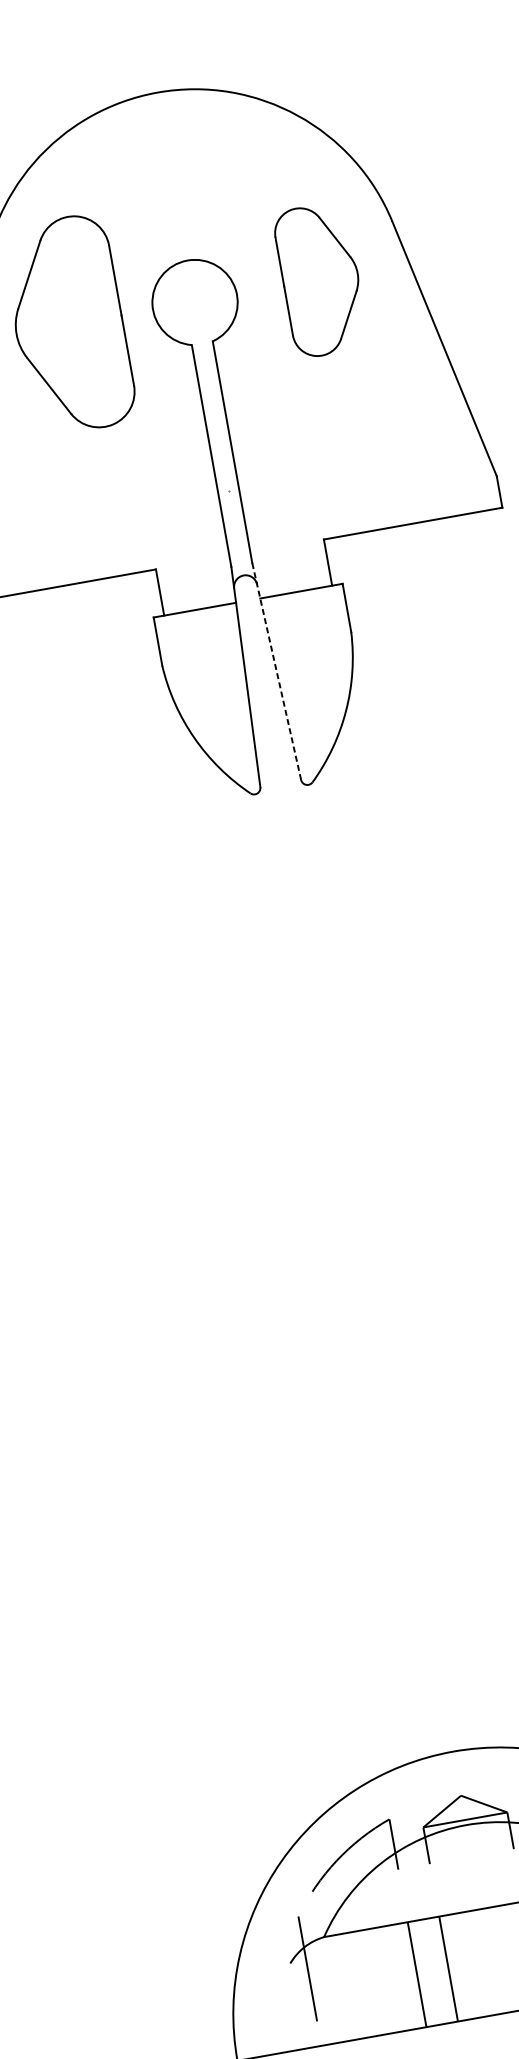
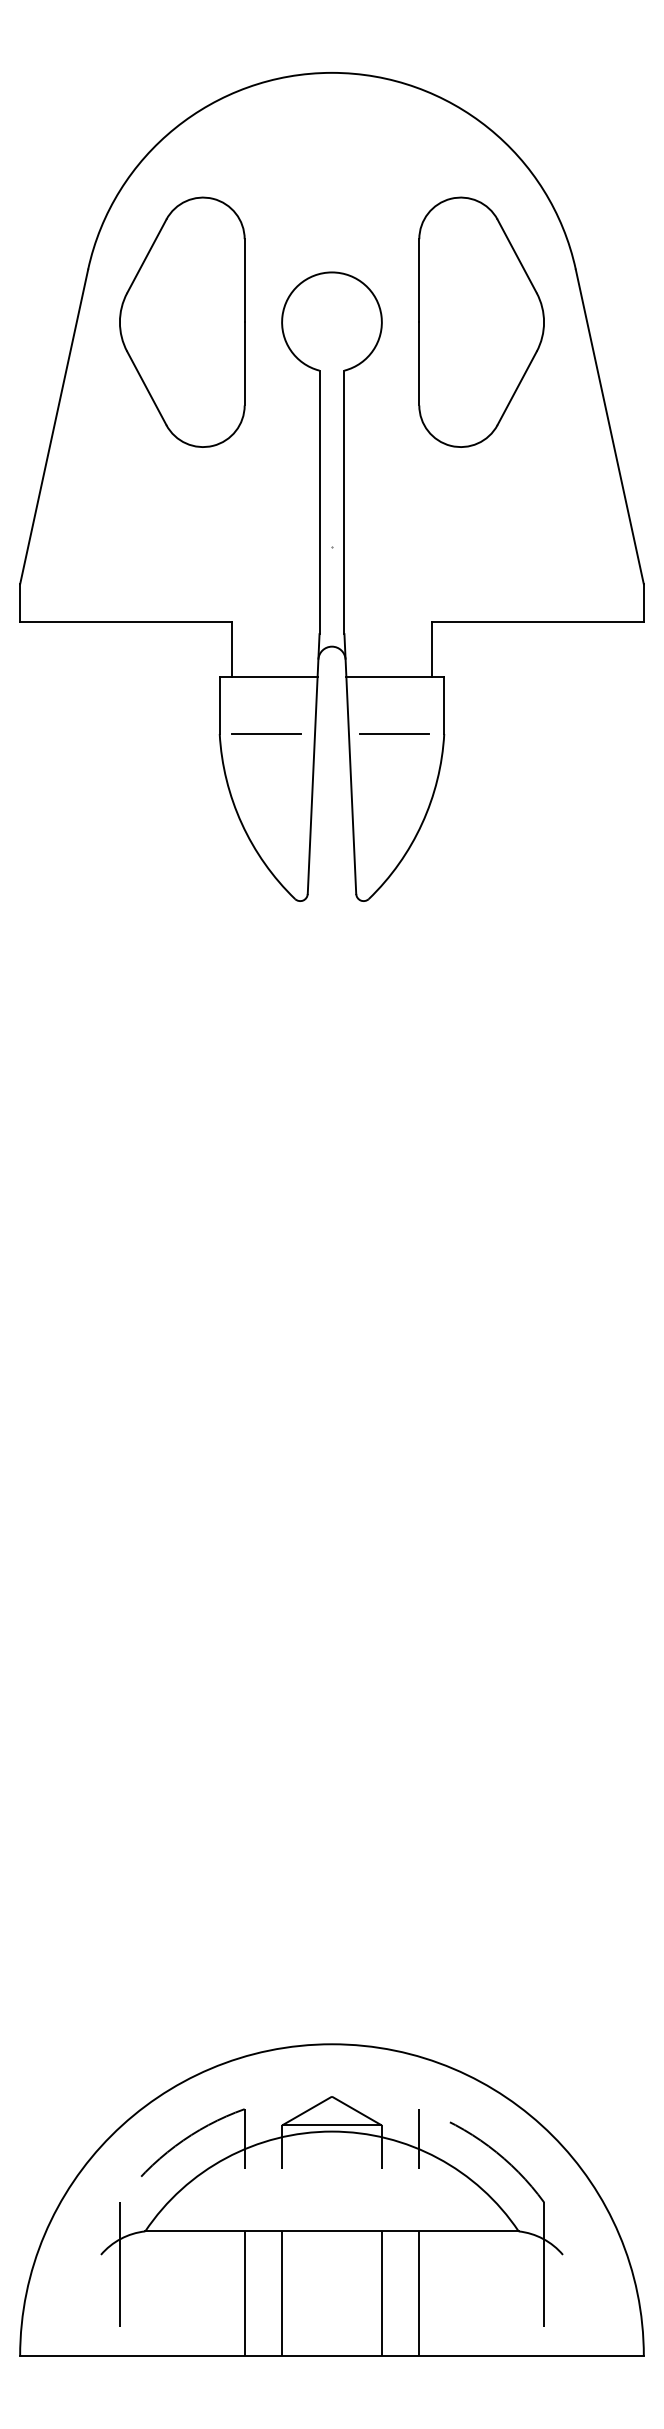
part: (320, 279) -> (481, 321), size x1.43
line: (309, 639) -> (394, 733), added
line: (201, 658) -> (266, 733), added
line: (276, 671) -> (350, 763), dashed -> solid

